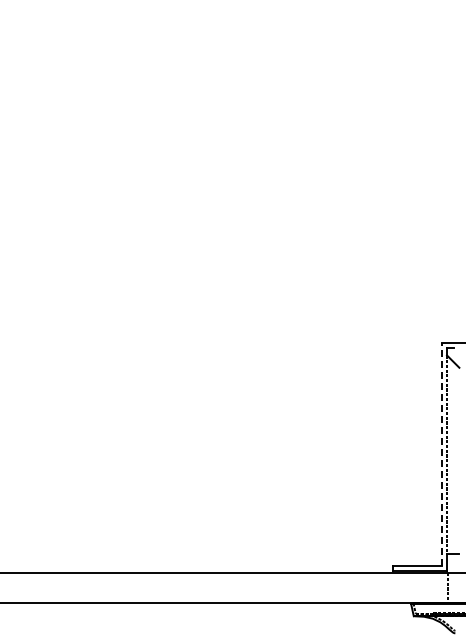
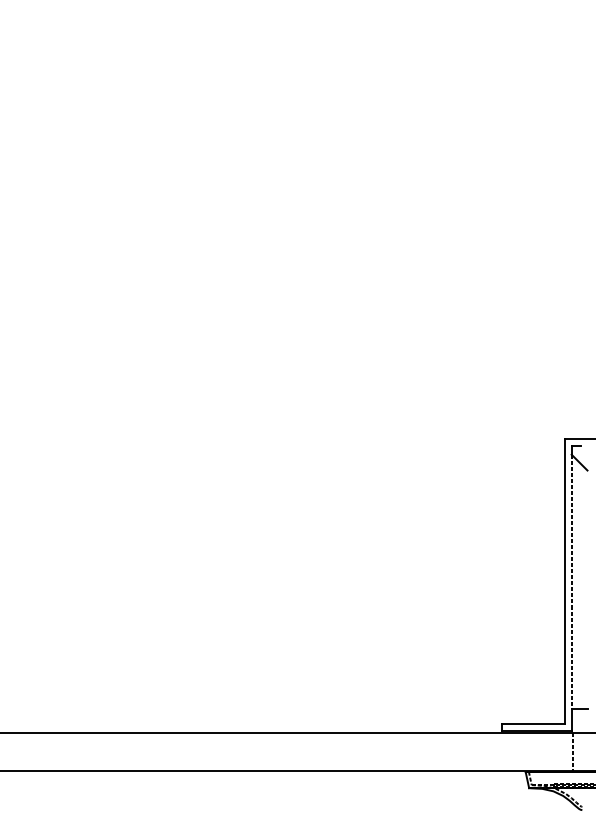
line: (442, 454) -> (565, 581), dashed -> solid

